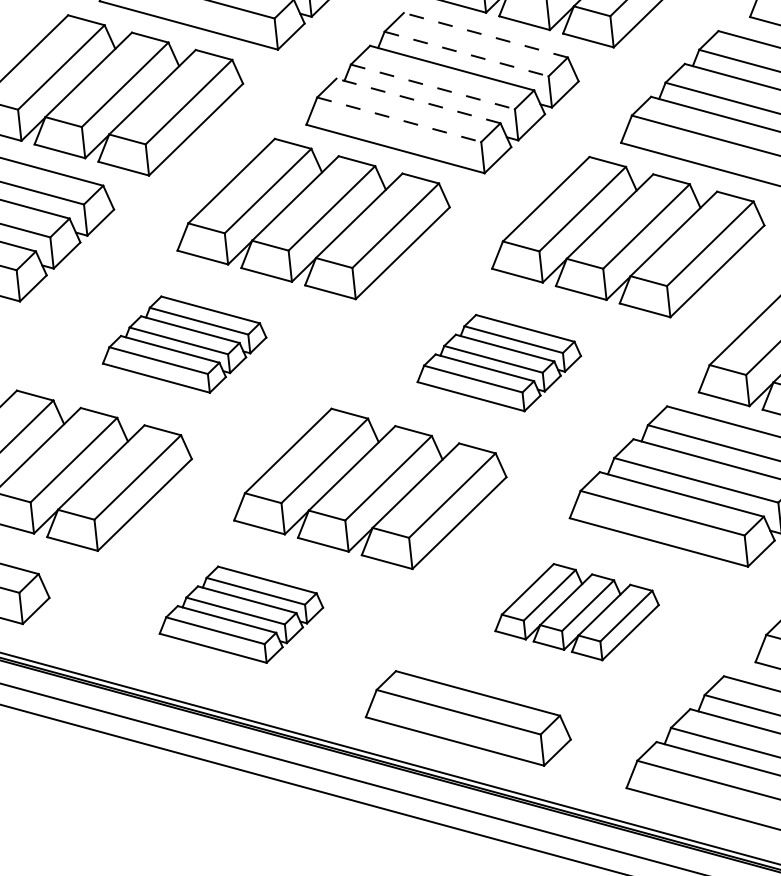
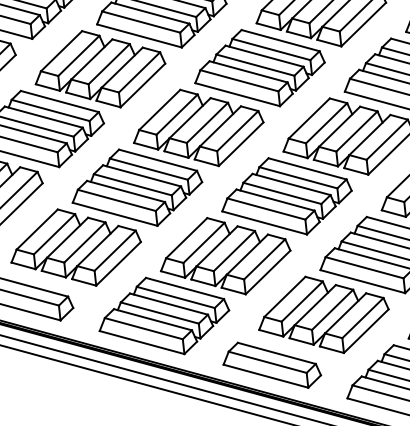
line: (485, 34) -> (280, 40), dashed -> solid
line: (466, 53) -> (271, 49), dashed -> solid
line: (433, 87) -> (255, 65), dashed -> solid
line: (418, 100) -> (248, 71), dashed -> solid
line: (399, 119) -> (239, 80), dashed -> solid
part: (184, 344) -> (137, 187), size x1.67
part: (498, 363) -> (286, 196), size x1.67
part: (576, 611) -> (323, 314), size x1.67
part: (241, 613) -> (164, 315), size x1.67

